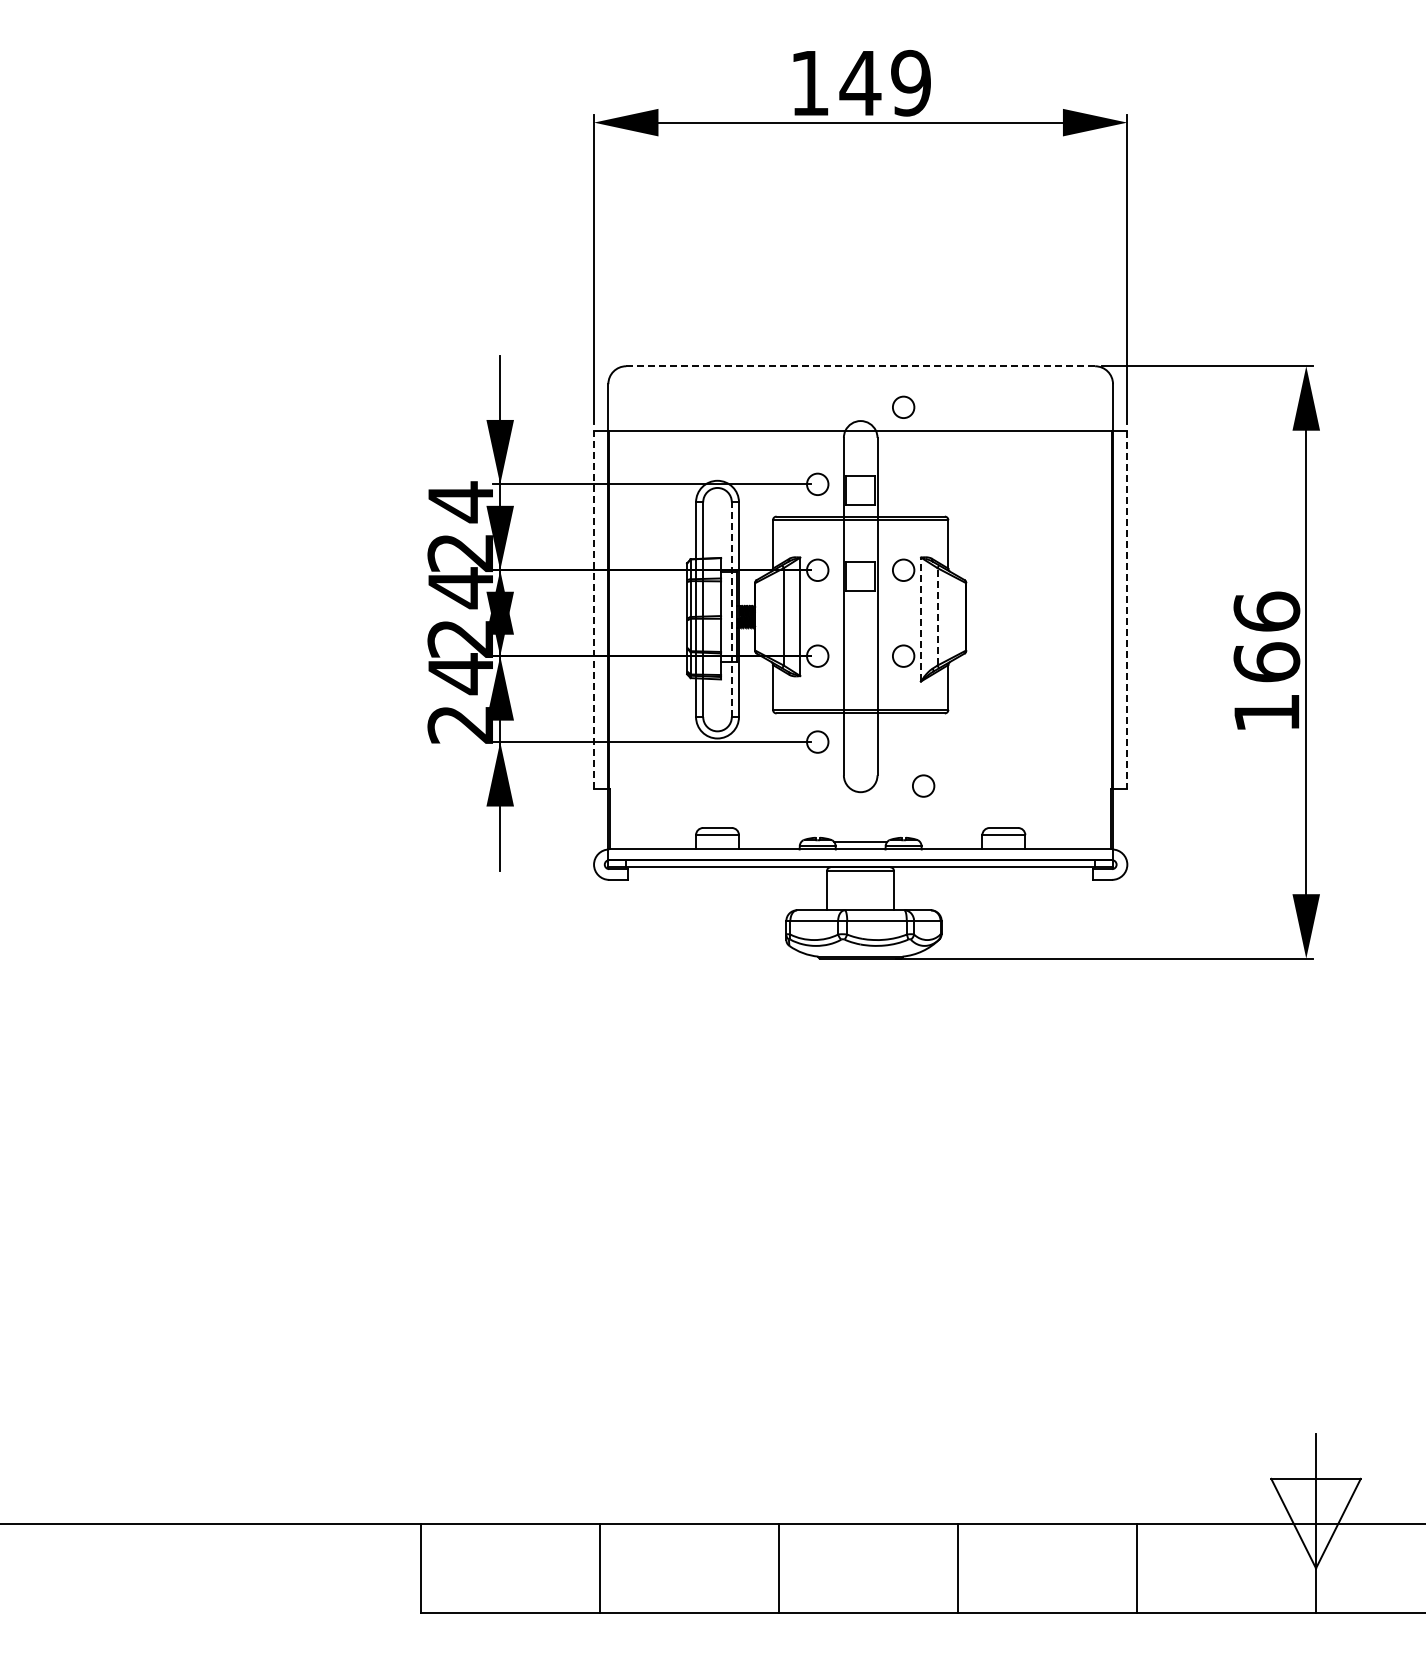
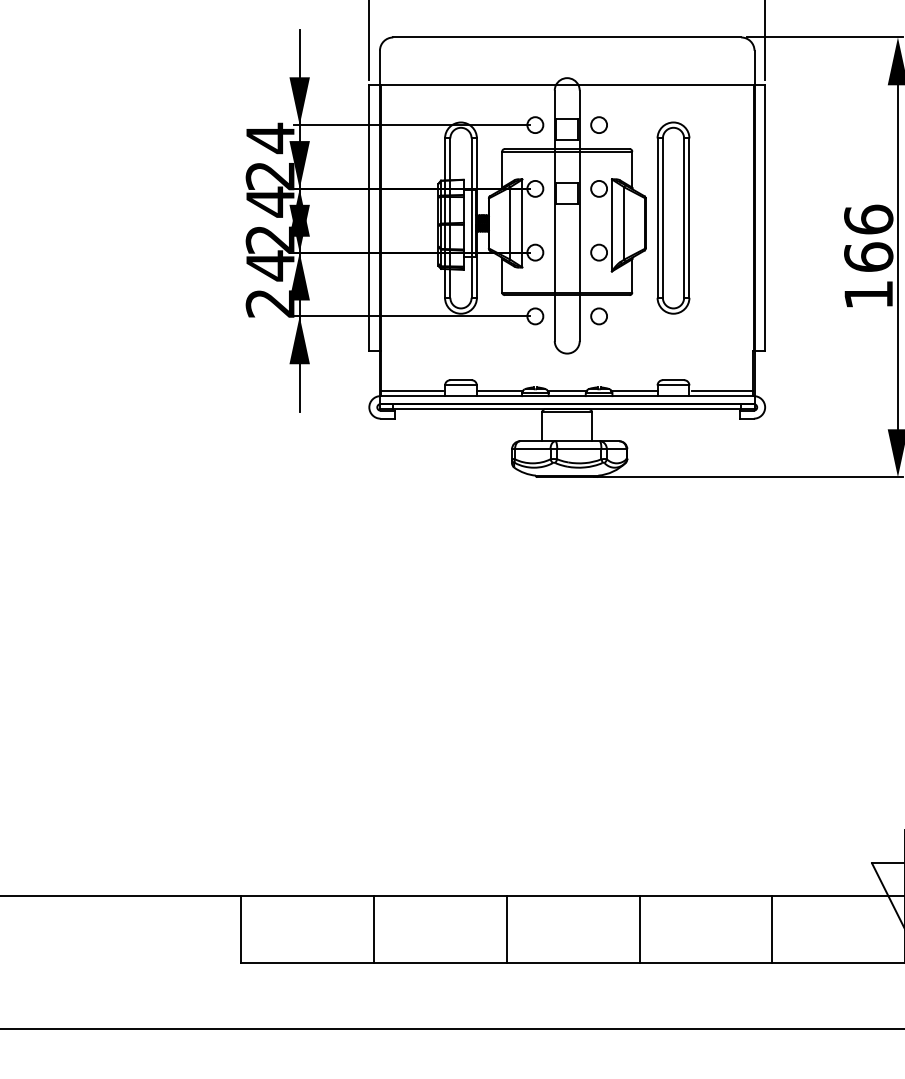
line: (861, 366) -> (567, 37), dashed -> solid
circle: (903, 406) -> (599, 124), moved
line: (594, 609) -> (369, 218), dashed -> solid
line: (731, 609) -> (471, 218), dashed -> solid
part: (1003, 609) -> (673, 218), added
line: (1127, 609) -> (765, 218), dashed -> solid
line: (937, 616) -> (624, 223), dashed -> solid
line: (921, 619) -> (612, 225), dashed -> solid
circle: (923, 785) -> (599, 315), moved
line: (651, 842) -> (411, 390), added
line: (770, 842) -> (500, 390), added
line: (951, 842) -> (634, 390), added
line: (1069, 842) -> (722, 390), added

